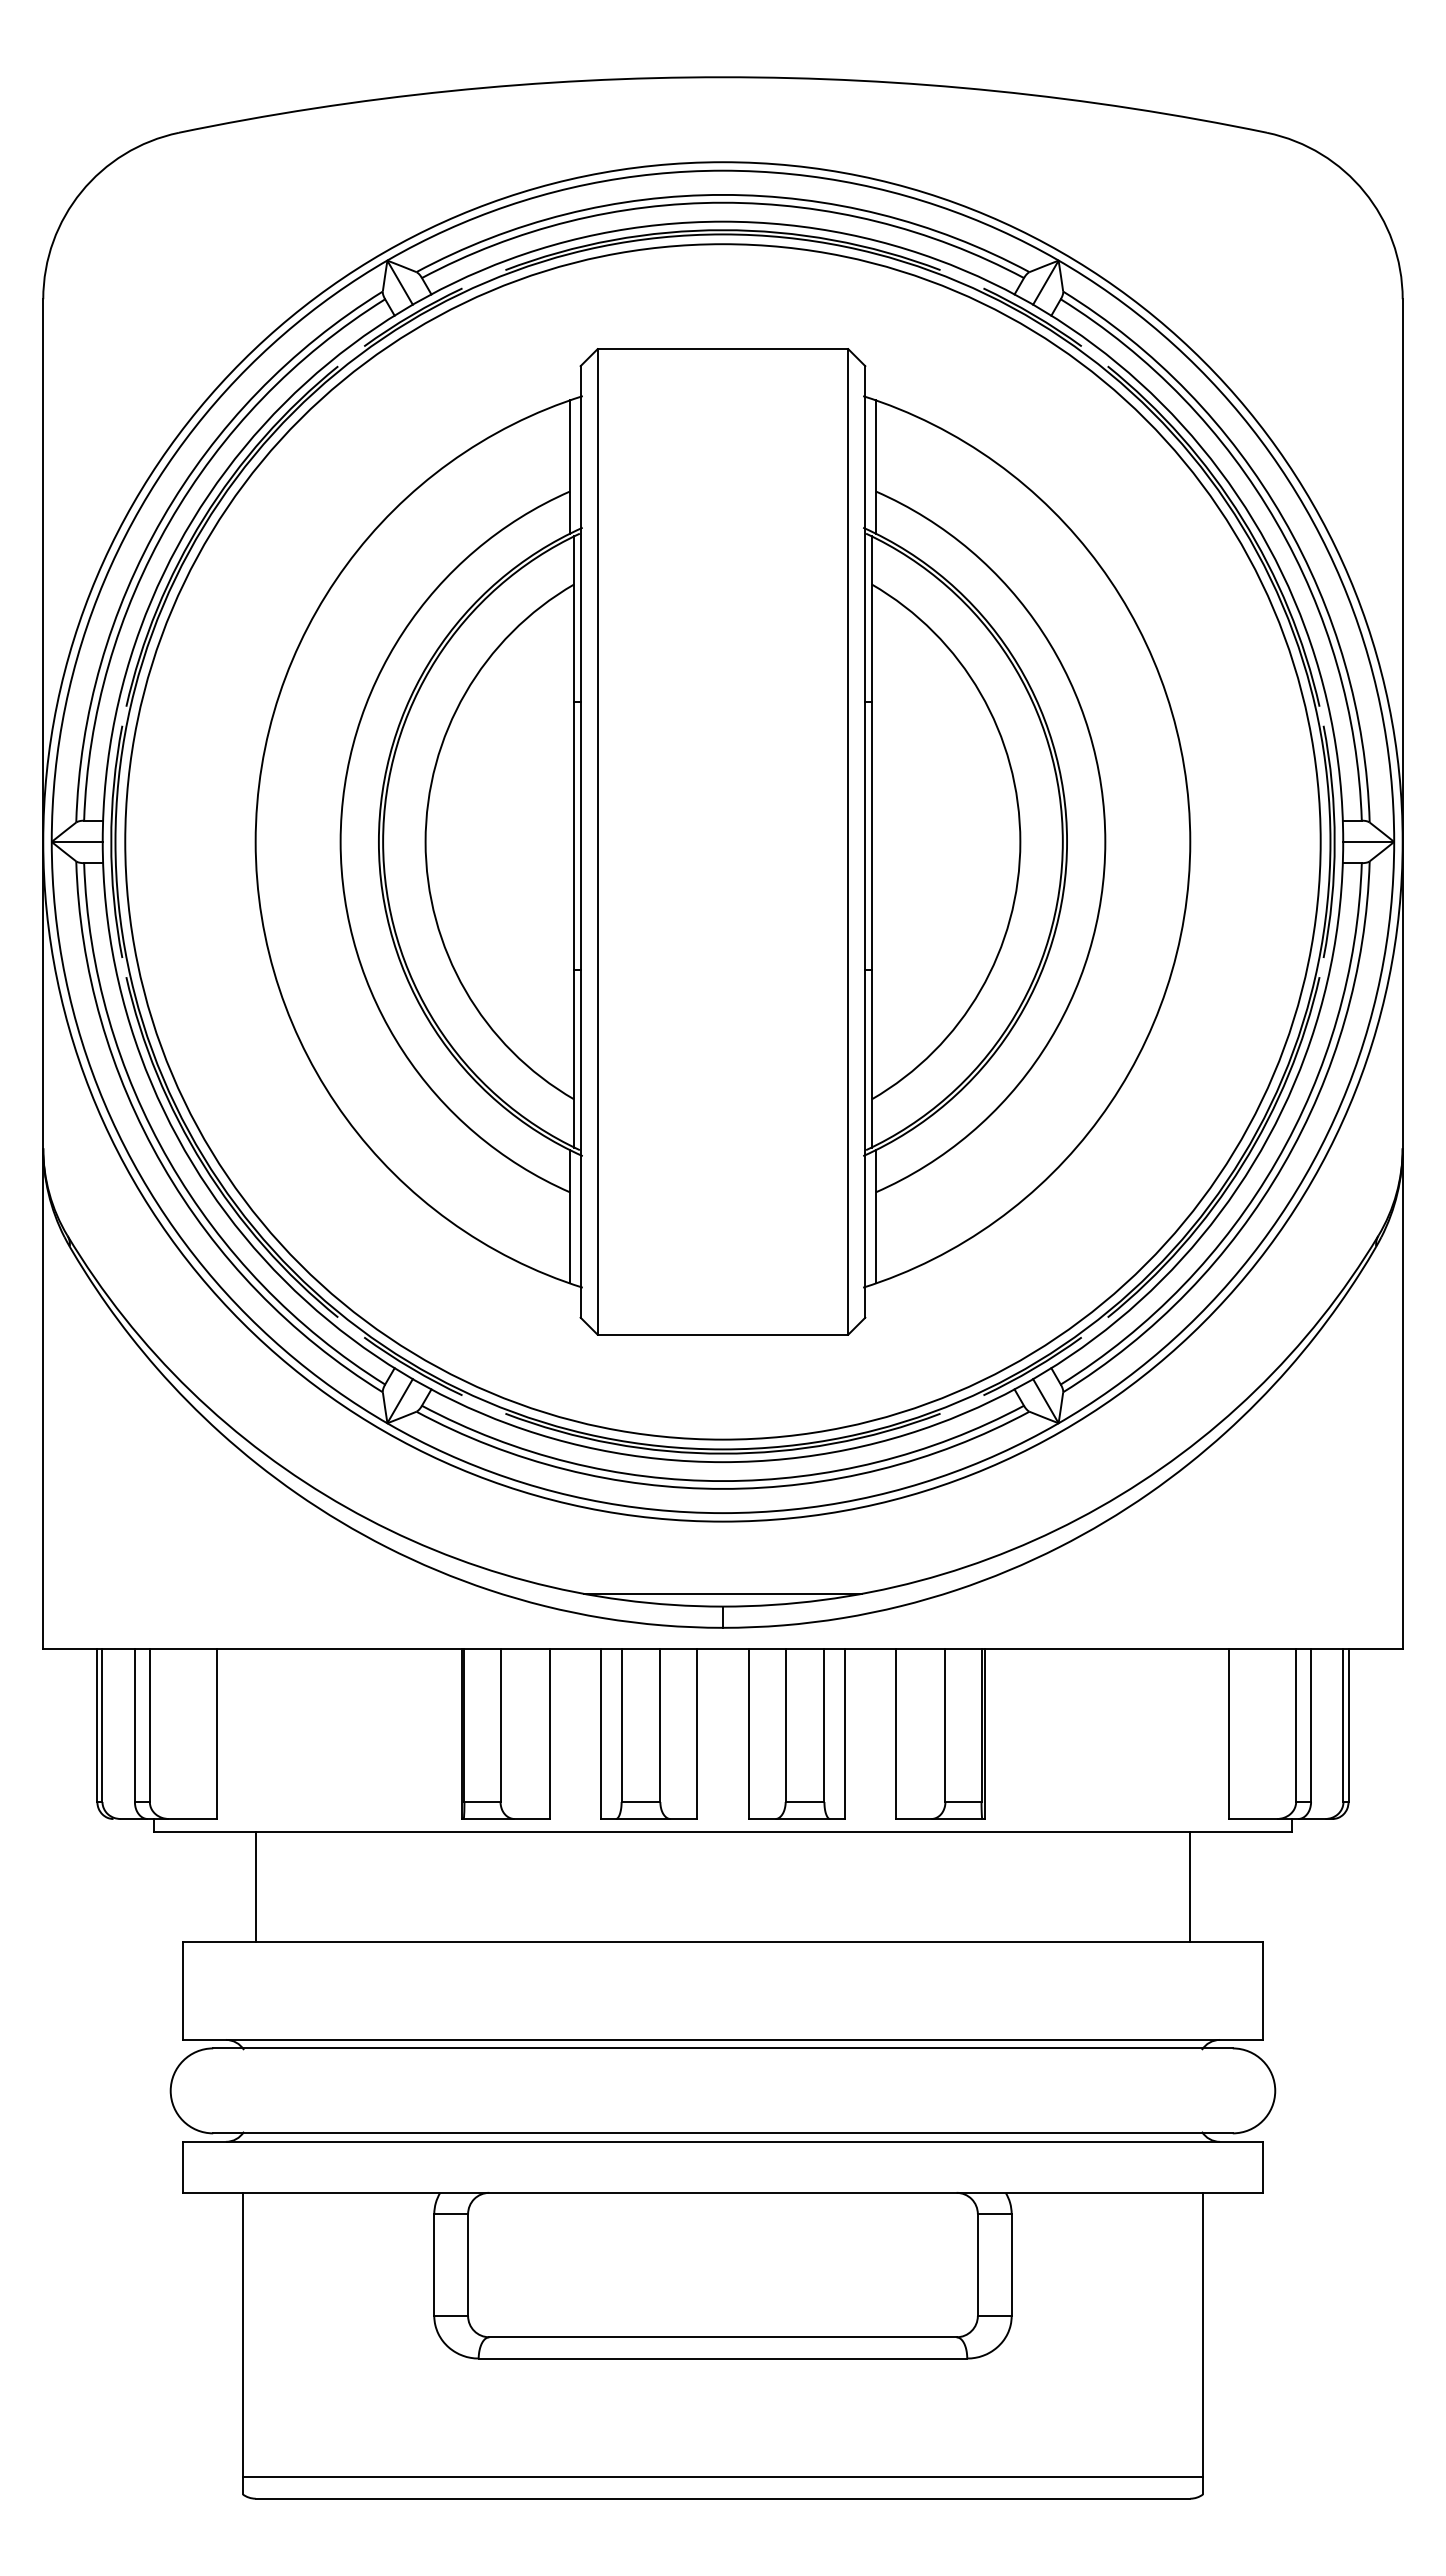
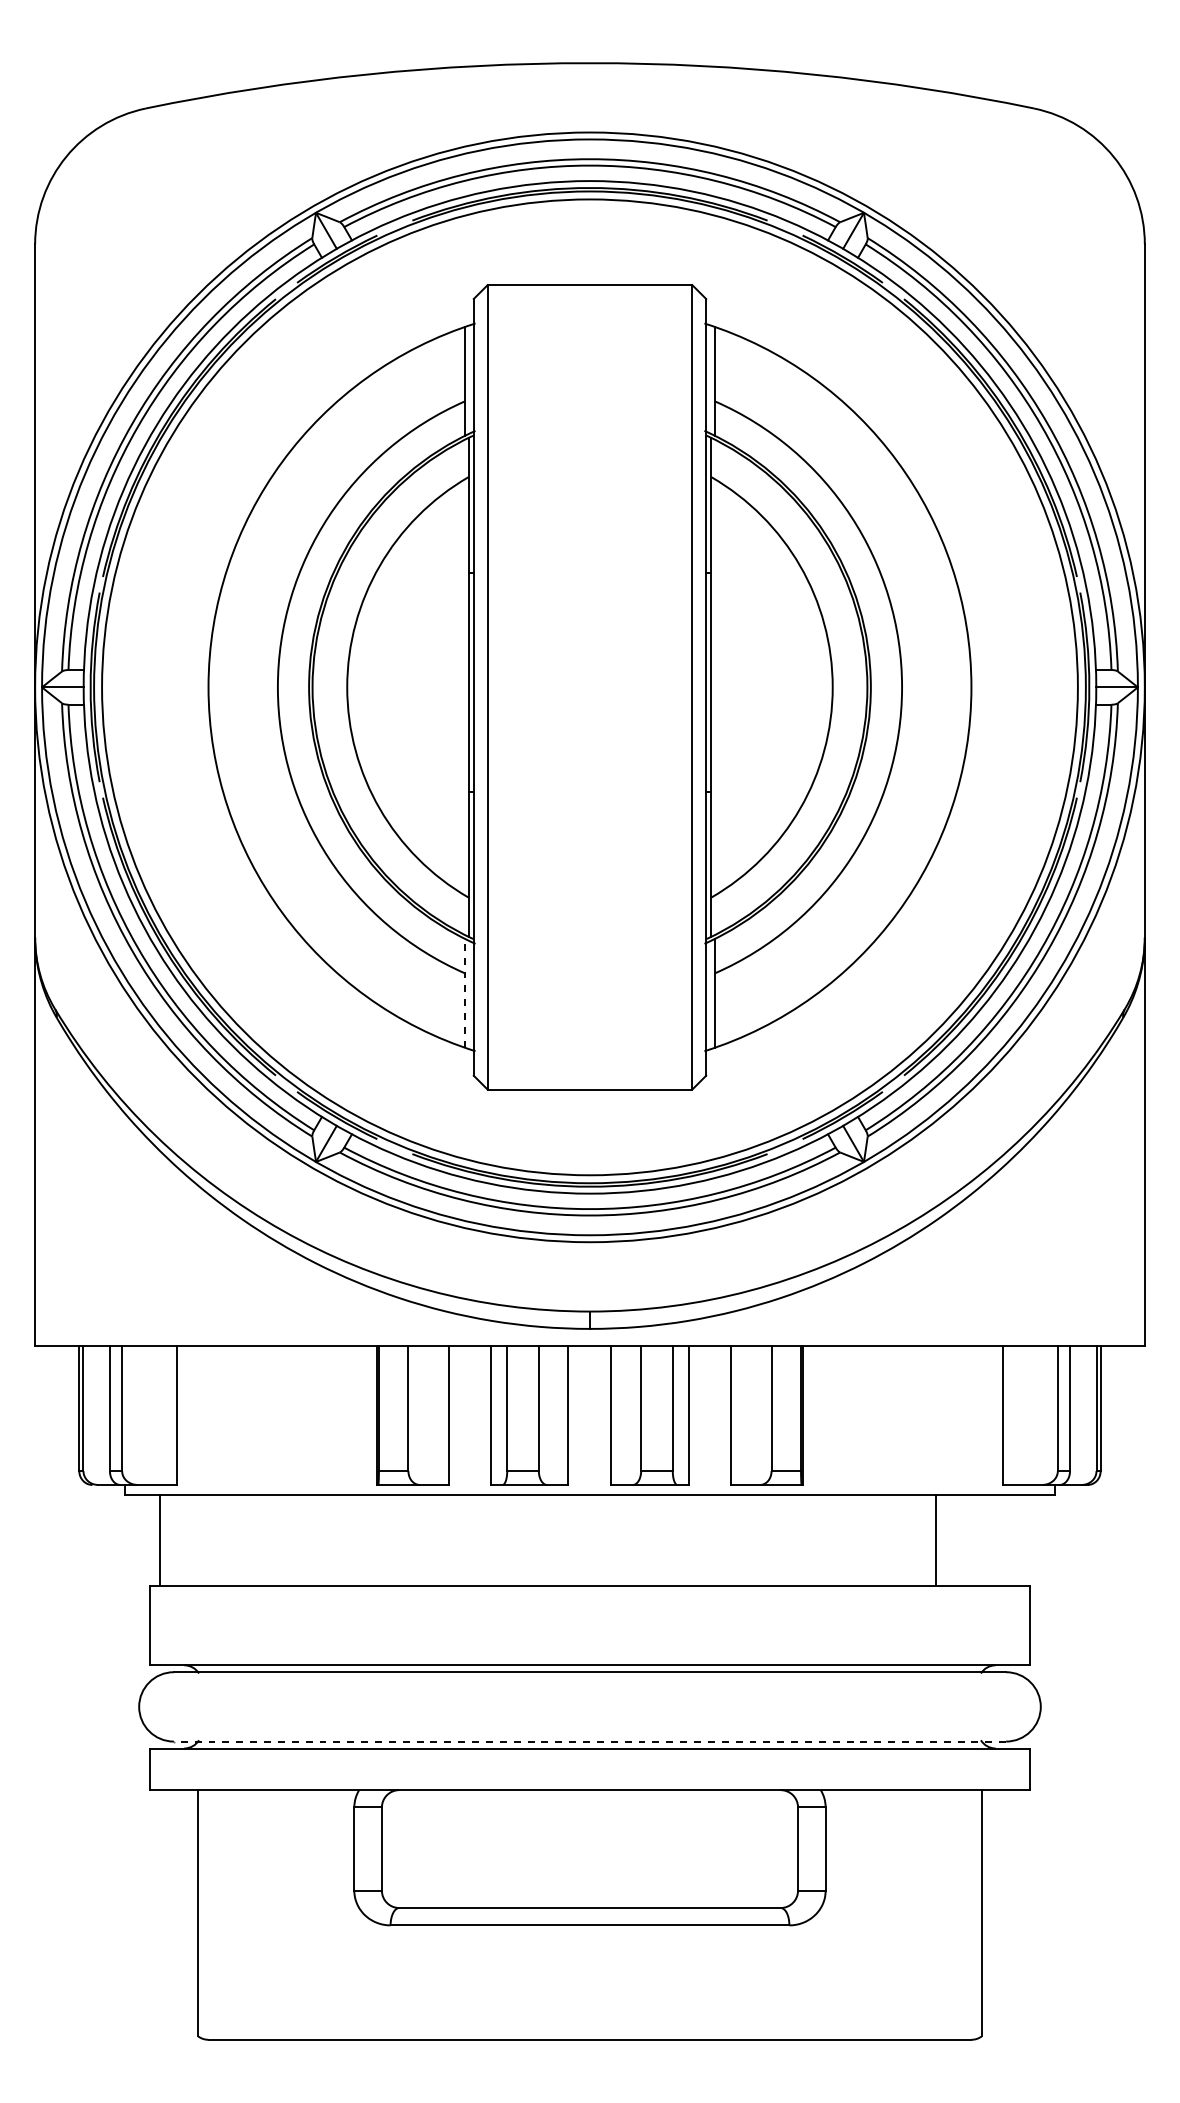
line: (570, 1216) -> (465, 993), solid -> dashed
line: (722, 1593) -> (589, 1300), removed
line: (255, 1886) -> (160, 1540), moved
line: (1190, 1886) -> (935, 1540), moved
line: (722, 2133) -> (589, 1741), solid -> dashed
line: (722, 2477) -> (589, 2022), removed

